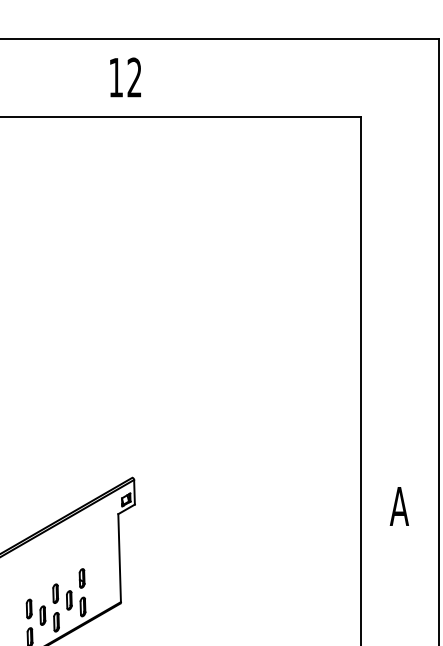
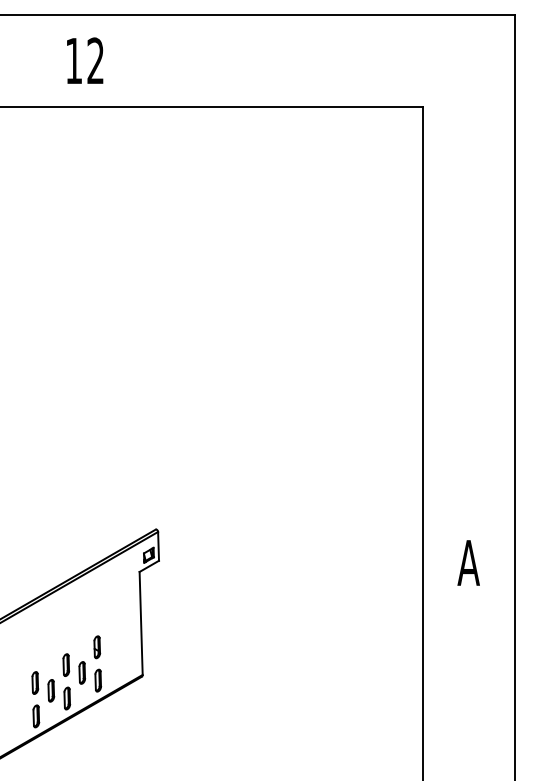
text: (125, 77) -> (85, 60), moved

